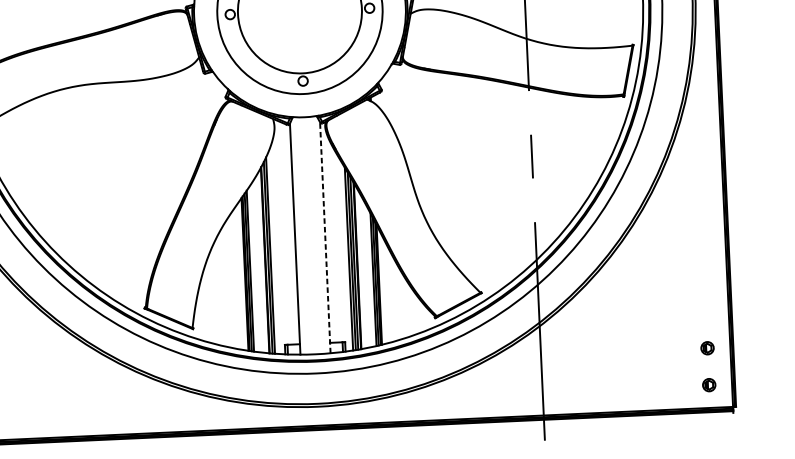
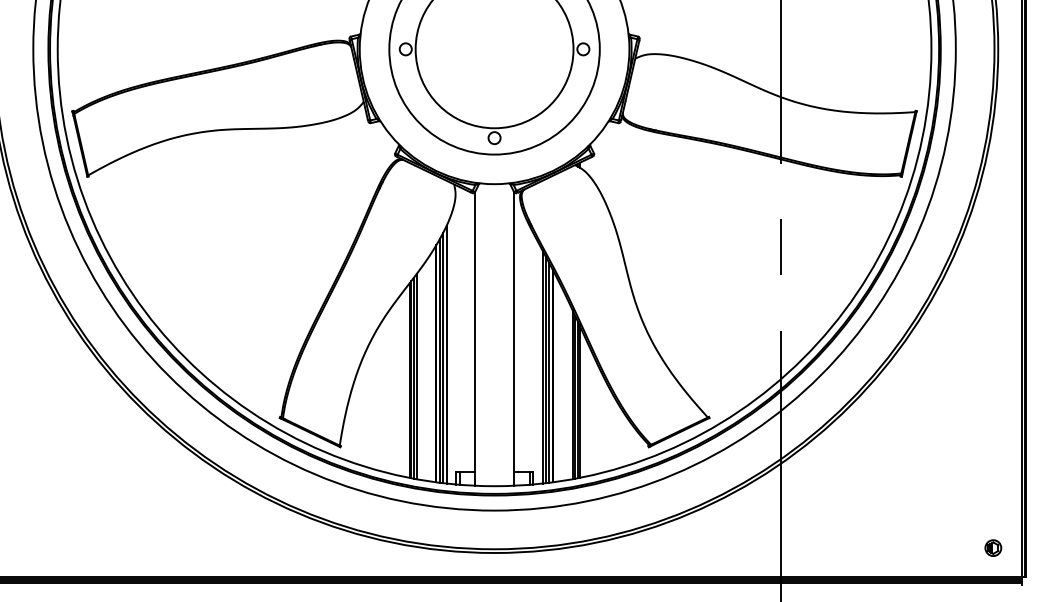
line: (325, 237) -> (513, 338), dashed -> solid
line: (273, 252) -> (446, 354), added
part: (707, 347) -> (993, 500), removed

